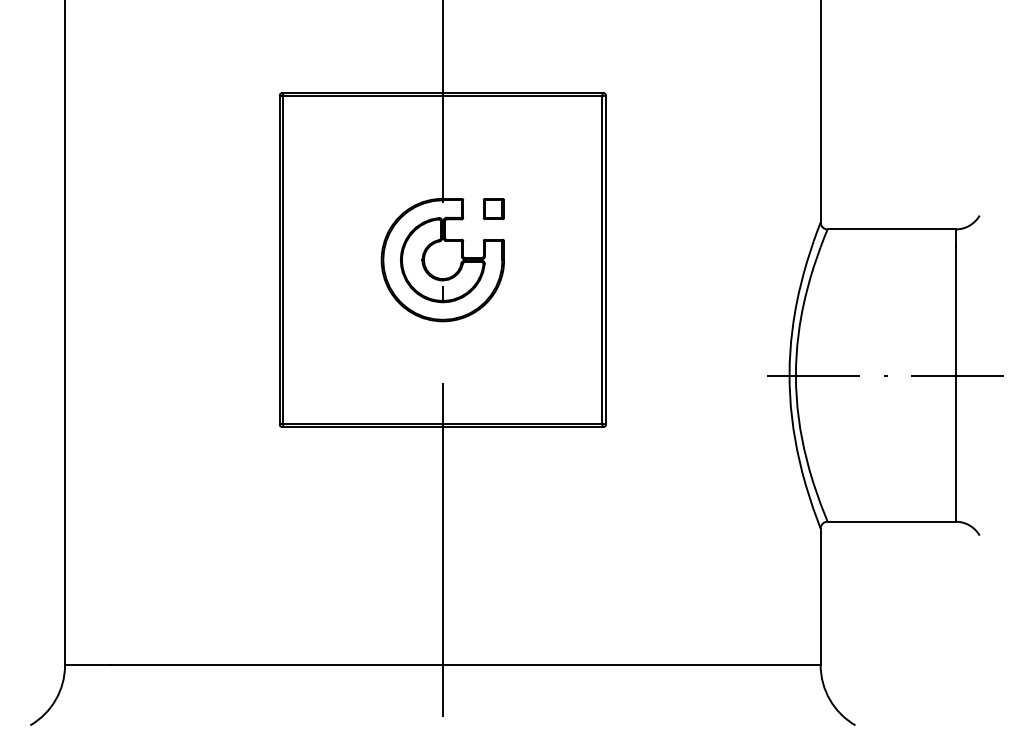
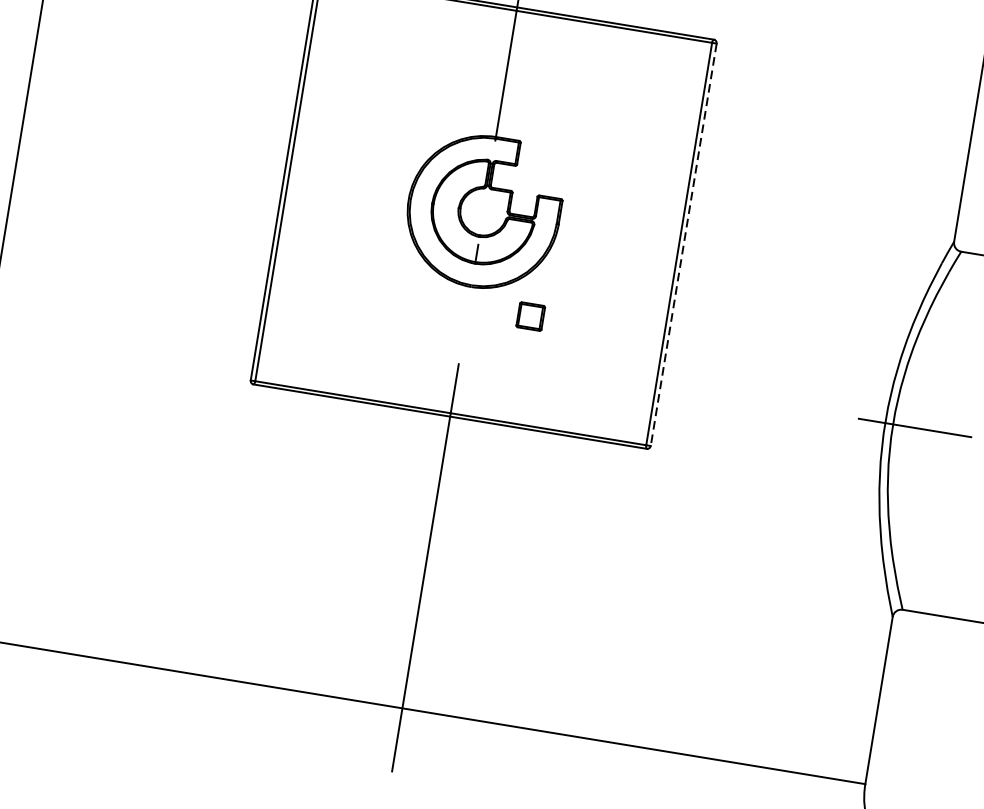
part: (493, 209) -> (530, 317), moved
line: (606, 260) -> (684, 245), solid -> dashed

